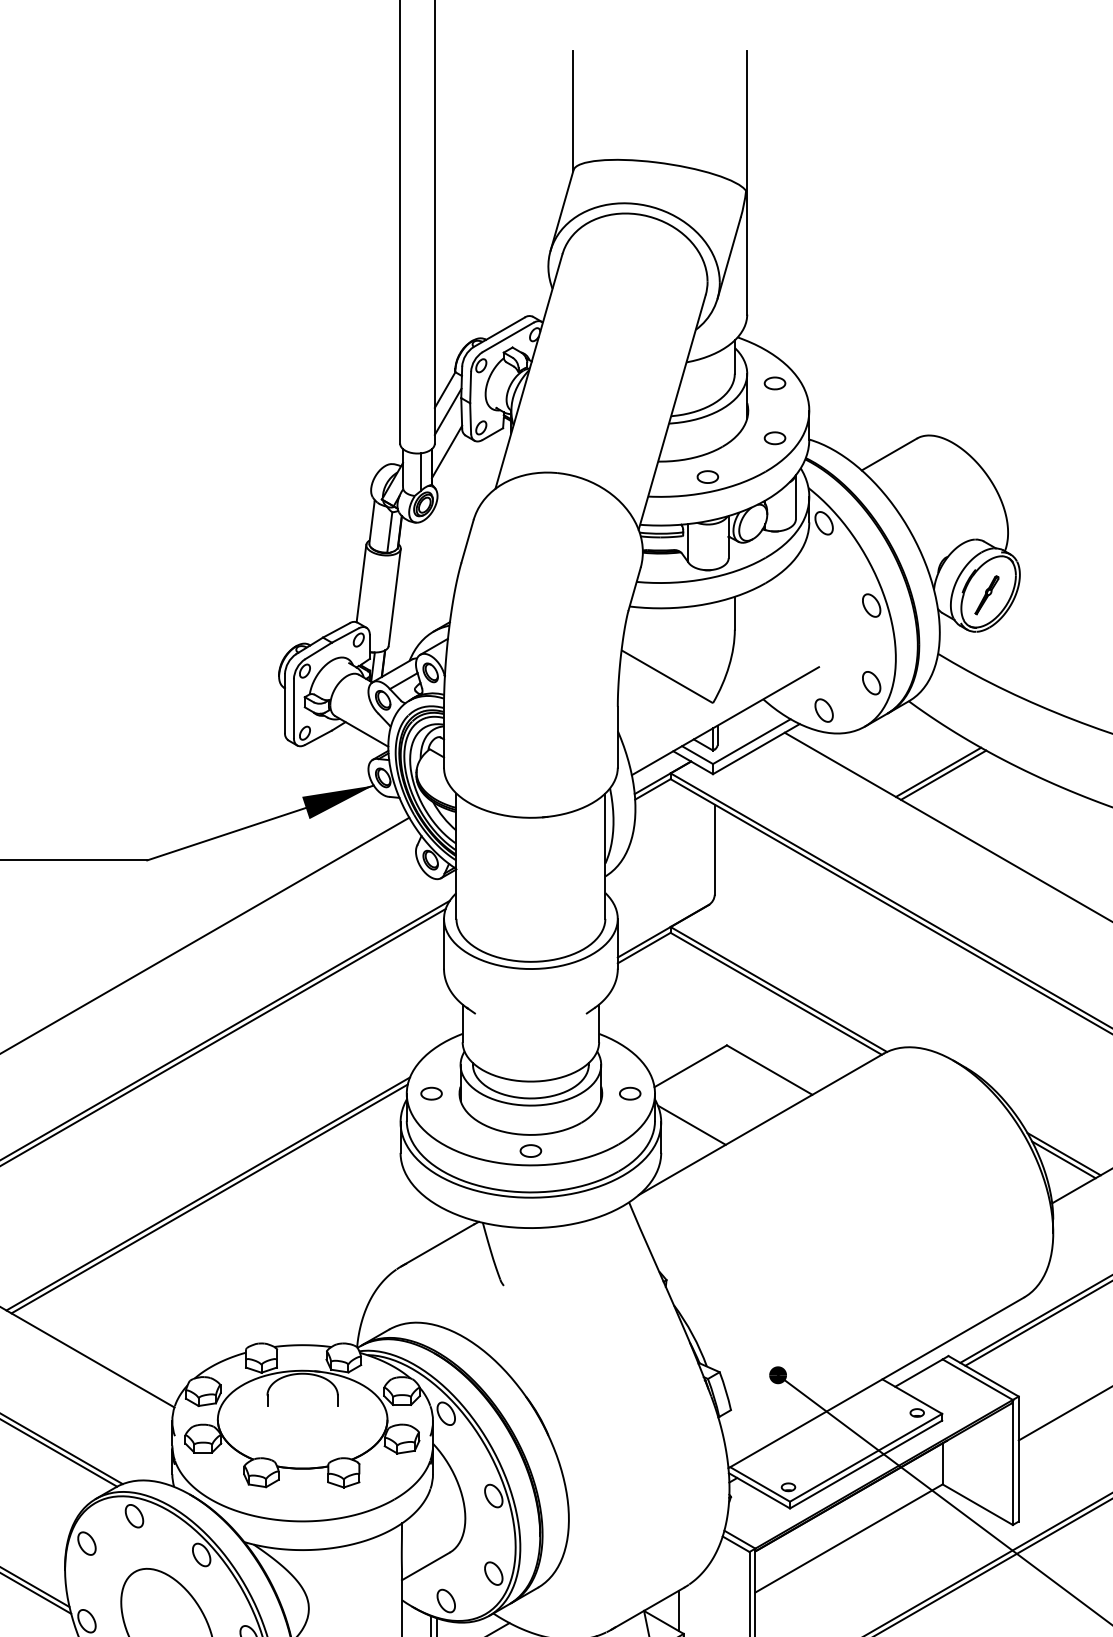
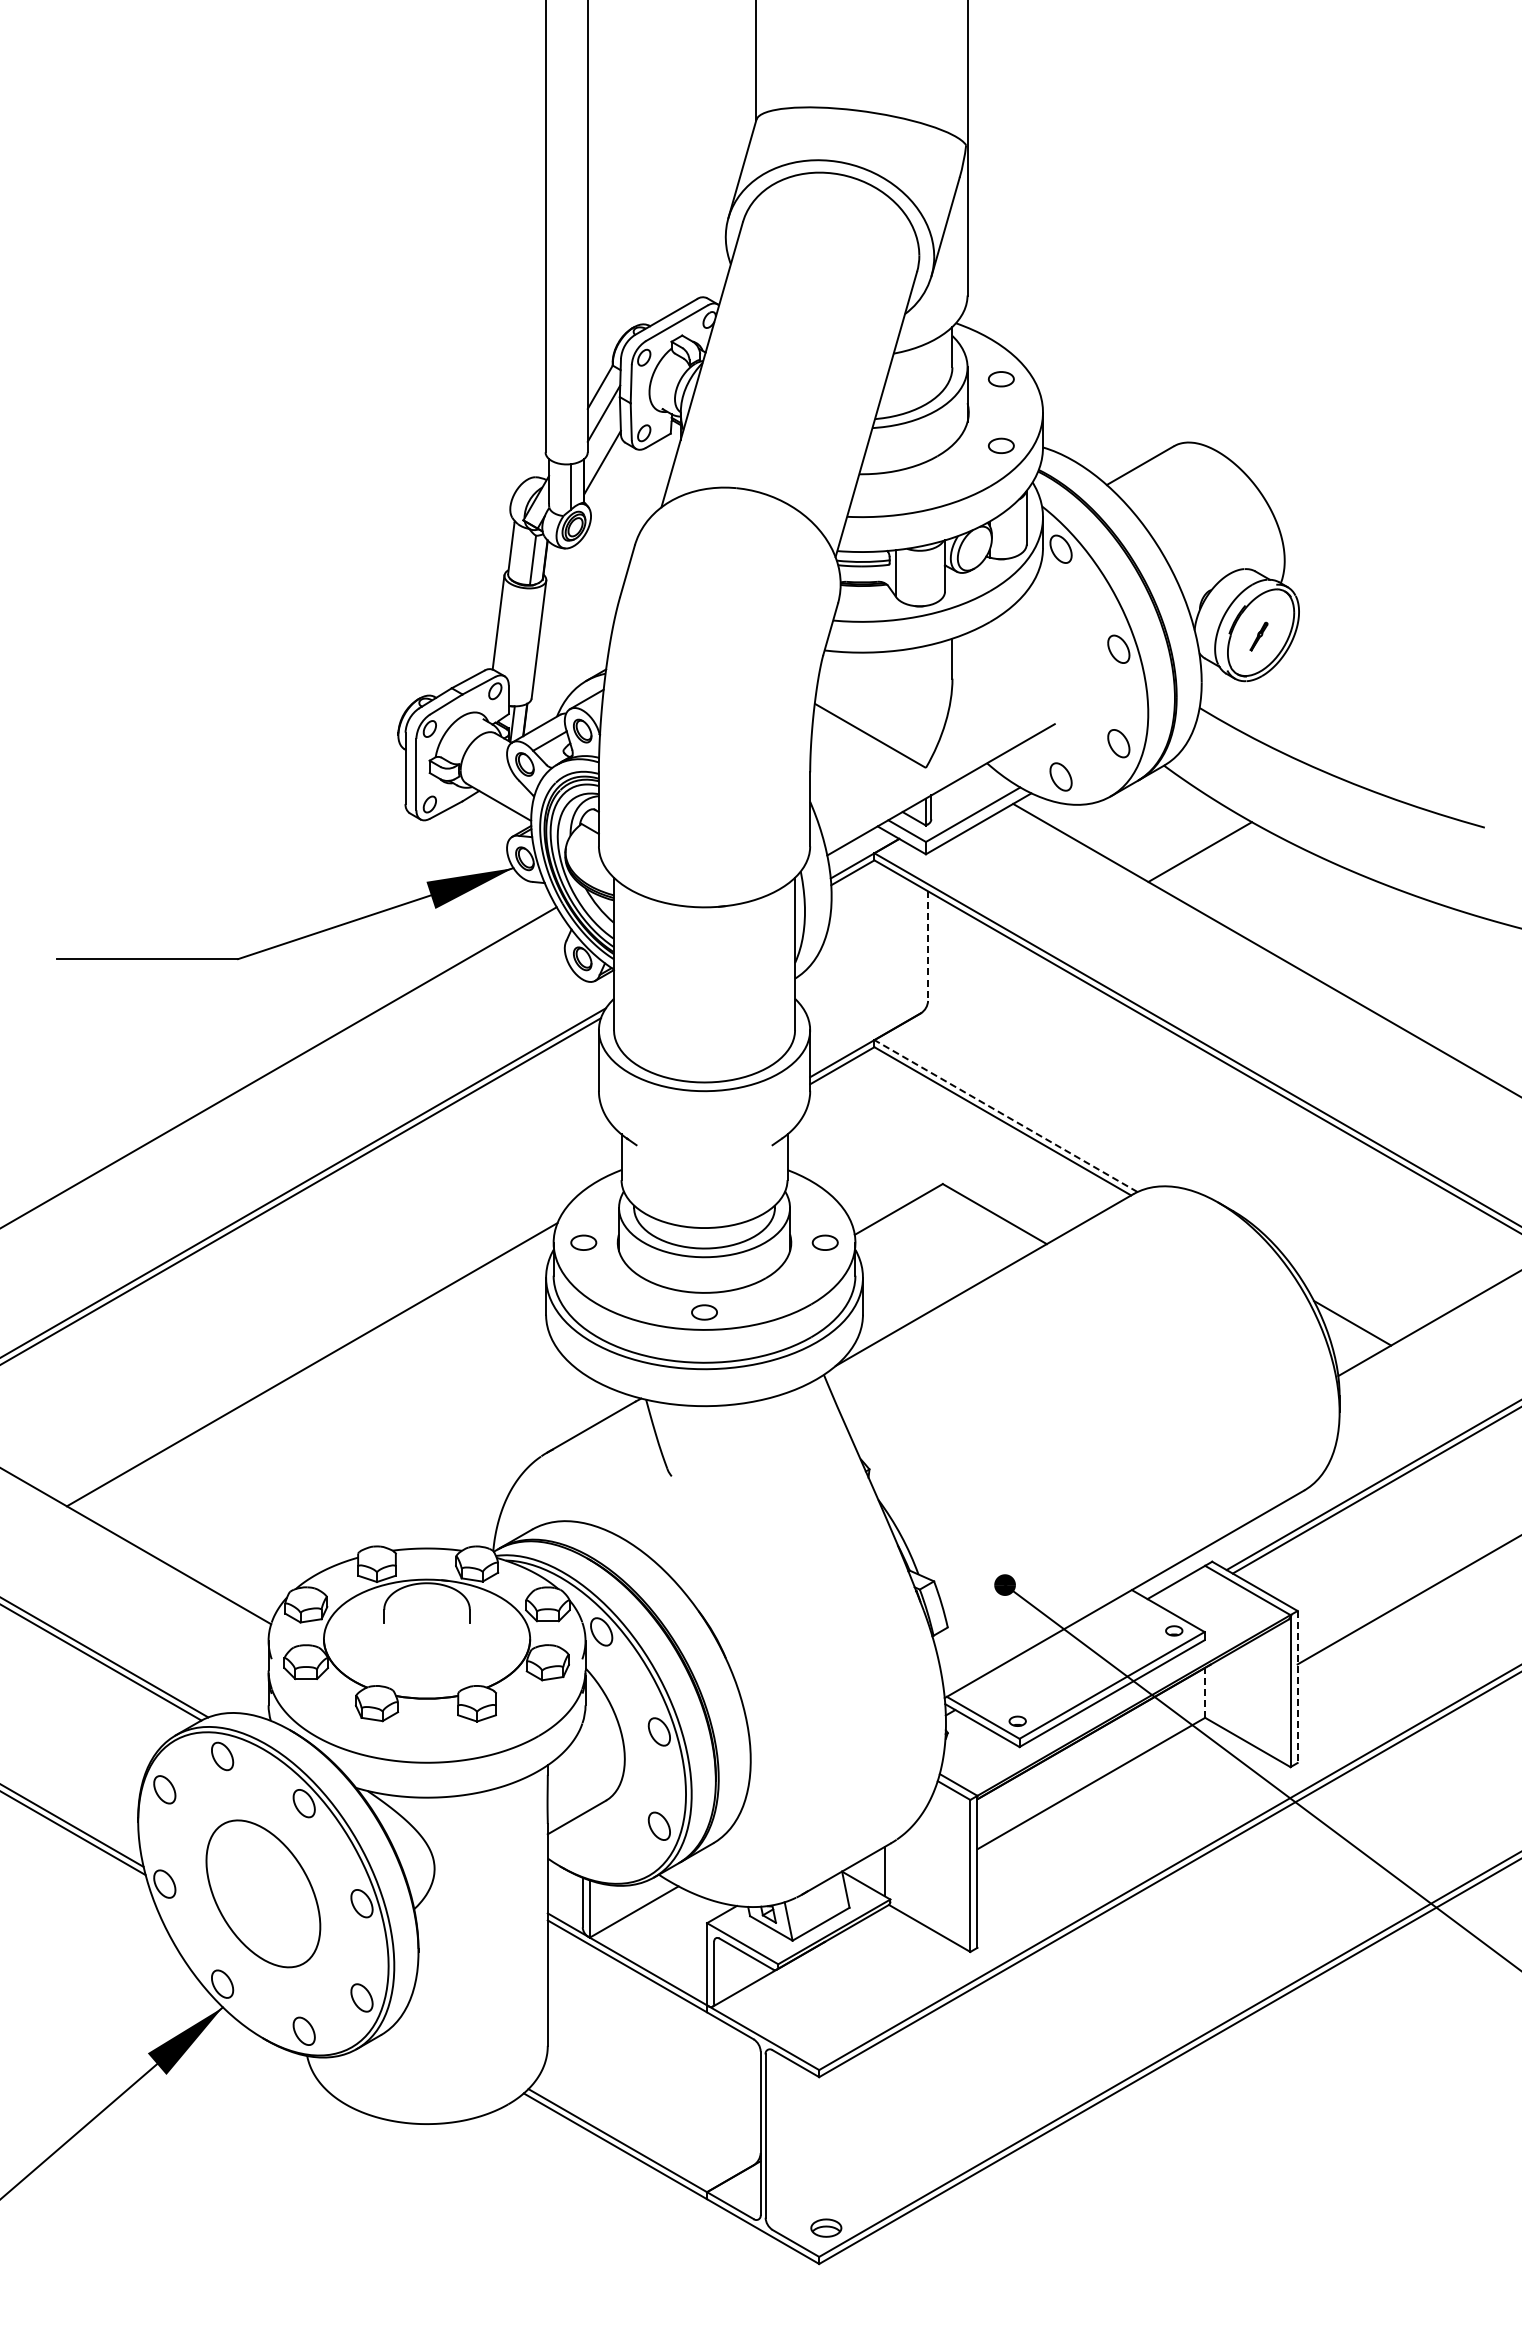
part: (707, 477) -> (919, 493), removed
part: (986, 595) -> (1258, 636), size x0.6
line: (943, 775) -> (1206, 855), removed
line: (715, 850) -> (928, 946), solid -> dashed
line: (778, 989) -> (1005, 1116), solid -> dashed
line: (692, 1124) -> (900, 1280), removed
line: (1063, 1154) -> (1352, 1316), removed
line: (209, 1198) -> (313, 1370), removed
line: (1018, 1459) -> (1297, 1687), solid -> dashed
line: (942, 1463) -> (1205, 1692), solid -> dashed
part: (446, 1600) -> (601, 1859), removed

